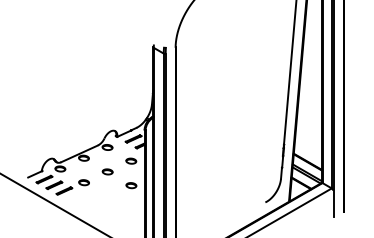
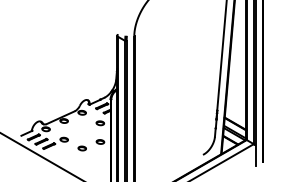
part: (106, 171) -> (81, 148), moved

